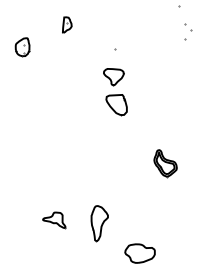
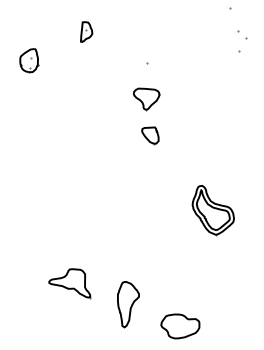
part: (116, 105) -> (150, 135), size x0.62
part: (165, 163) -> (213, 210), size x1.43
part: (54, 220) -> (70, 283), size x1.43
part: (99, 223) -> (128, 304), moved

